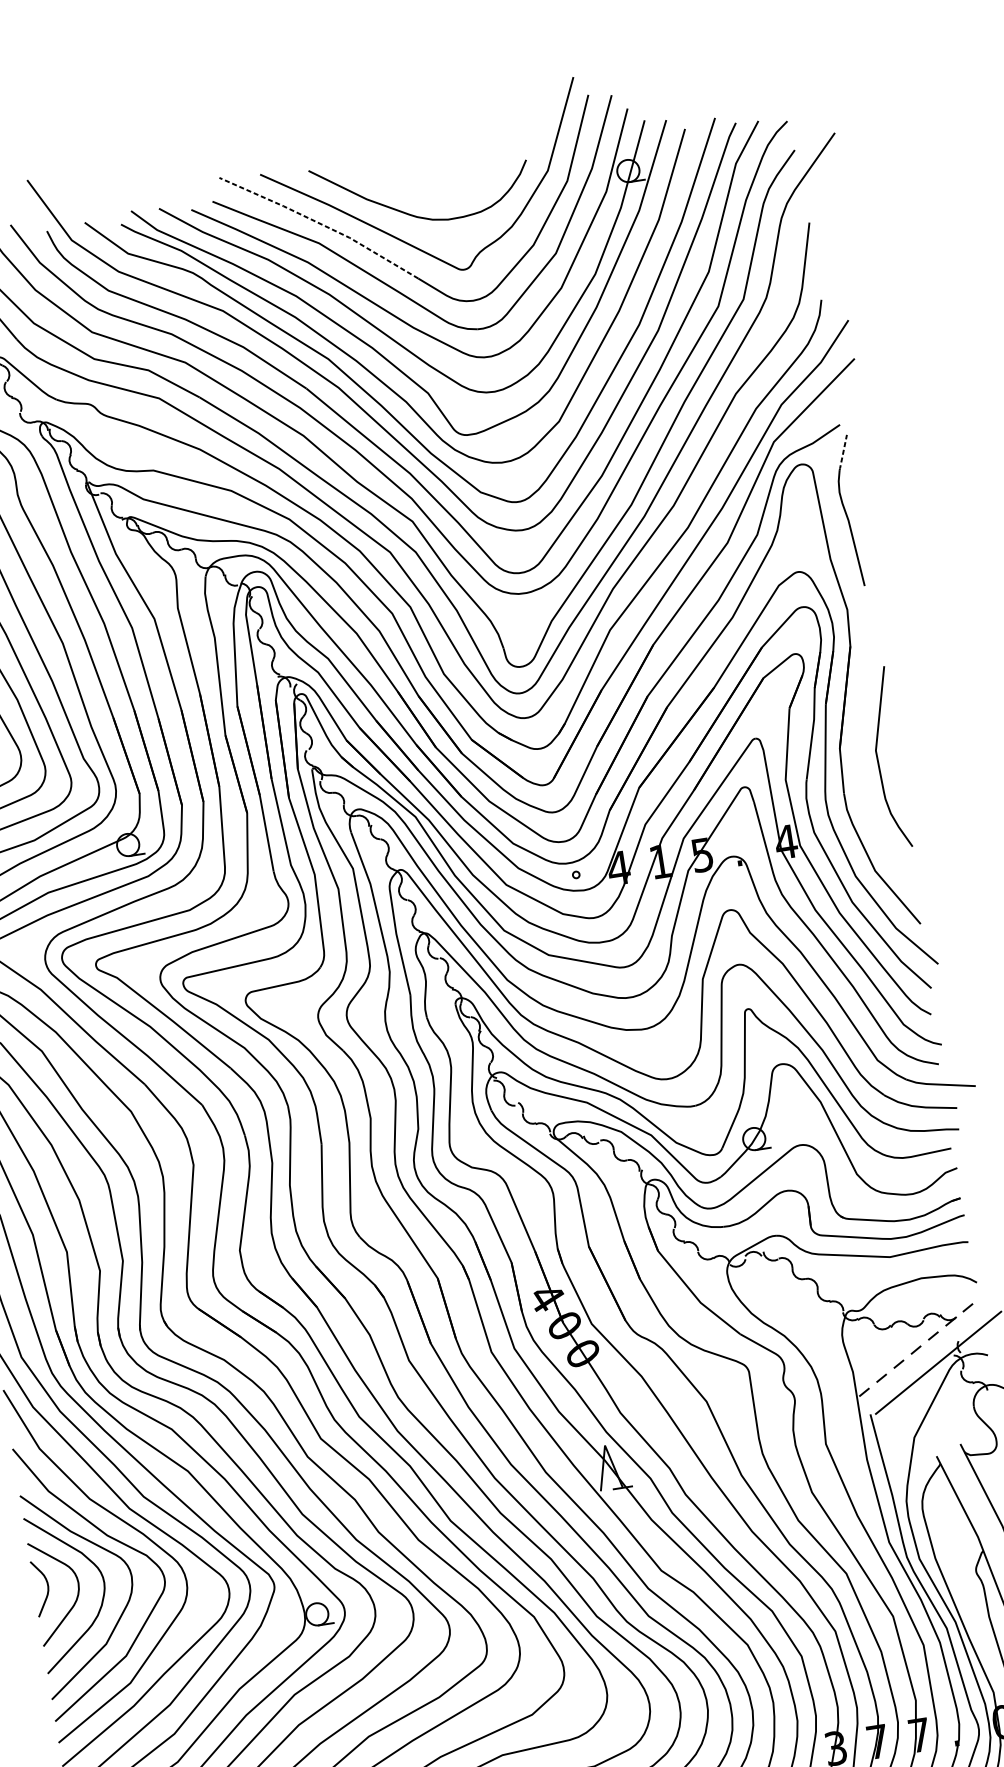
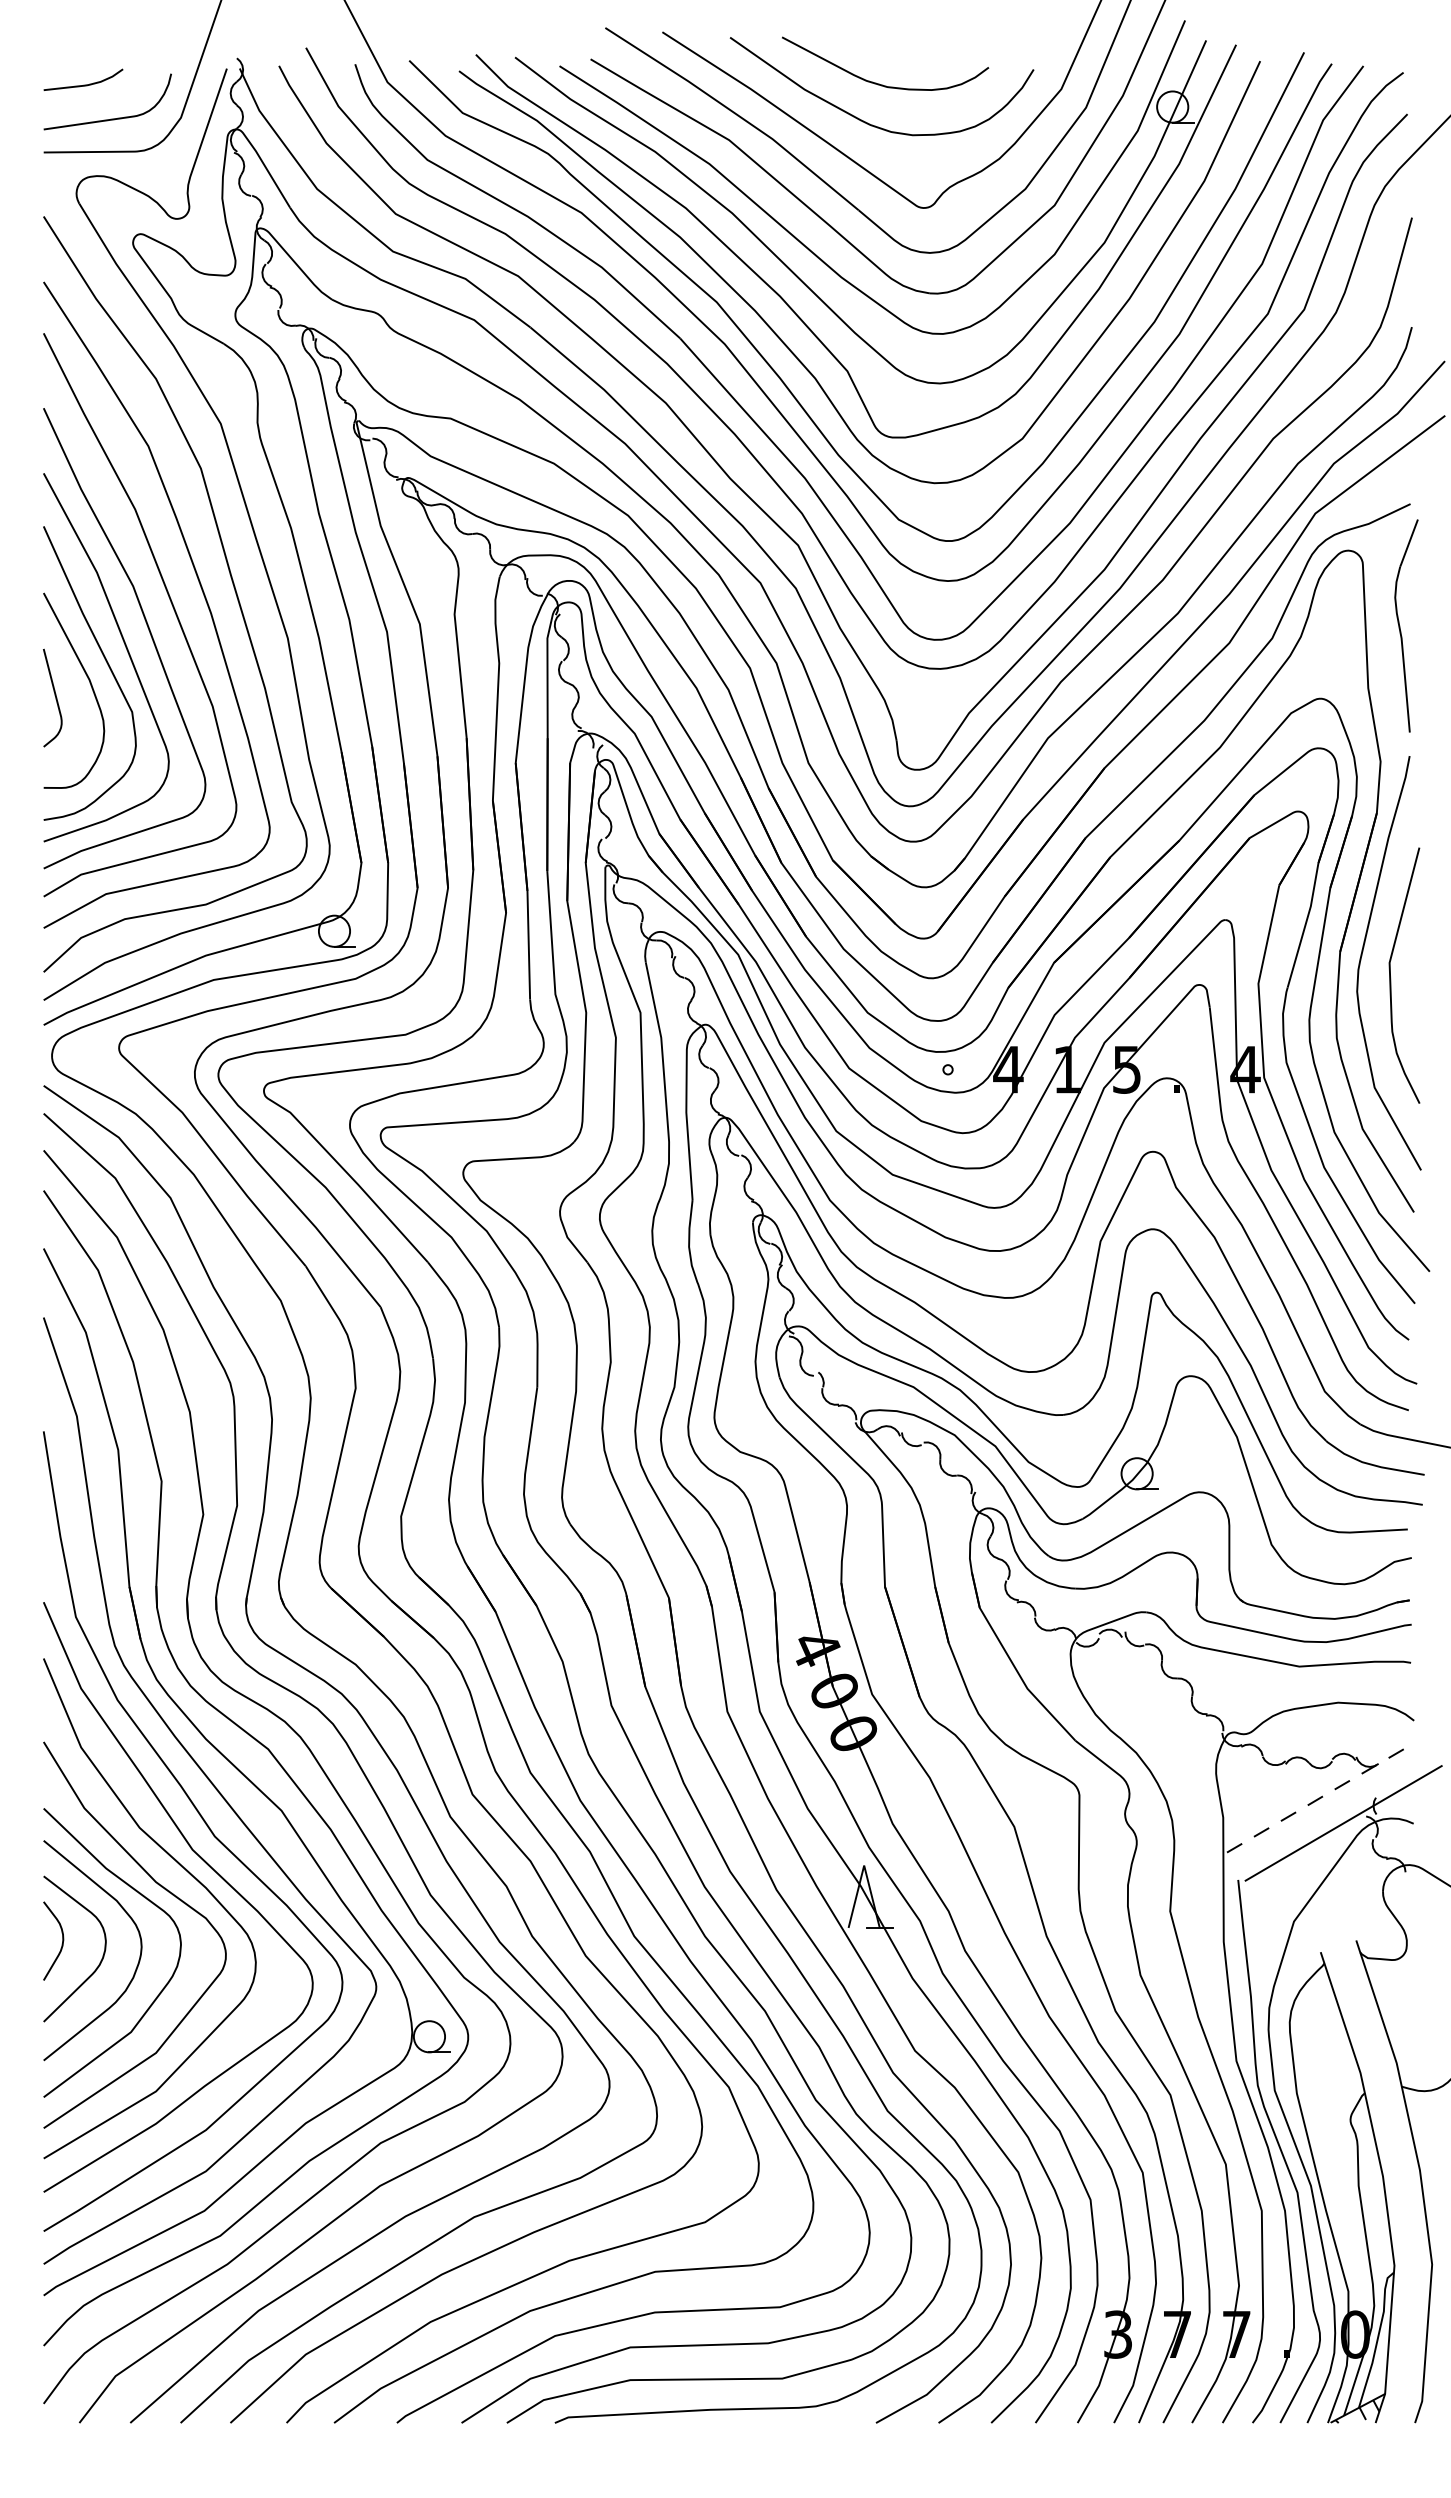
curve: (418, 186) -> (879, 83), added
line: (320, 223) -> (735, 113), dashed -> solid
line: (843, 452) -> (1409, 543), dashed -> solid
curve: (856, 749) -> (1362, 956), added

